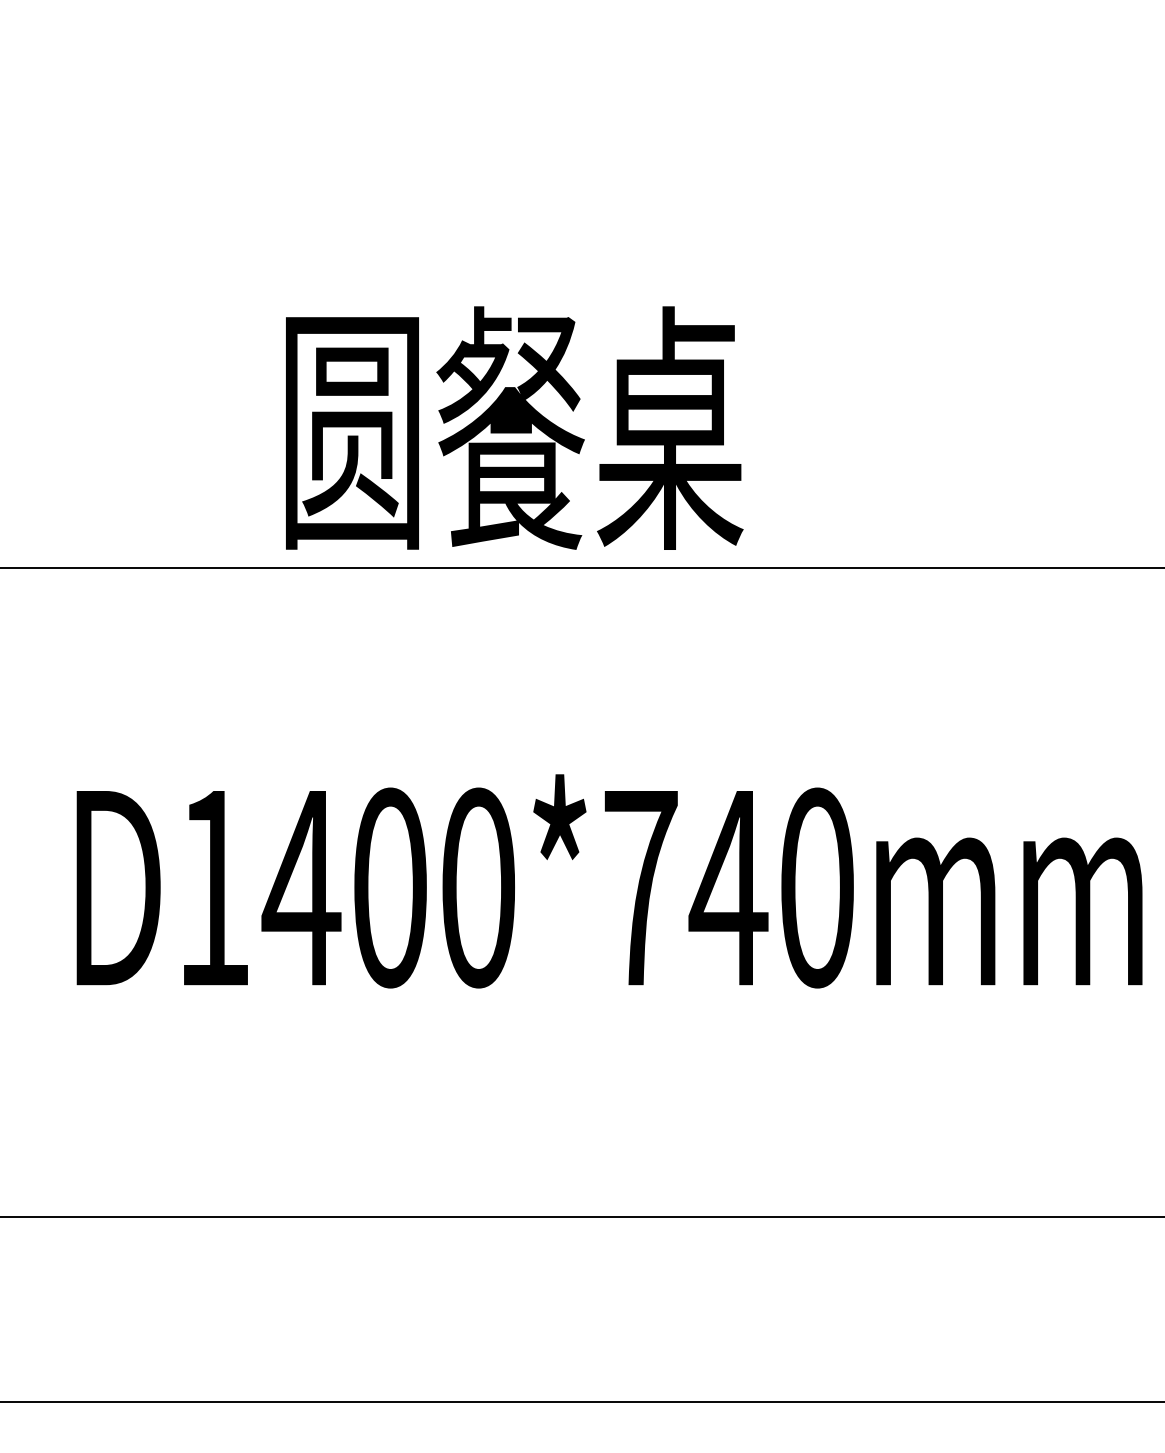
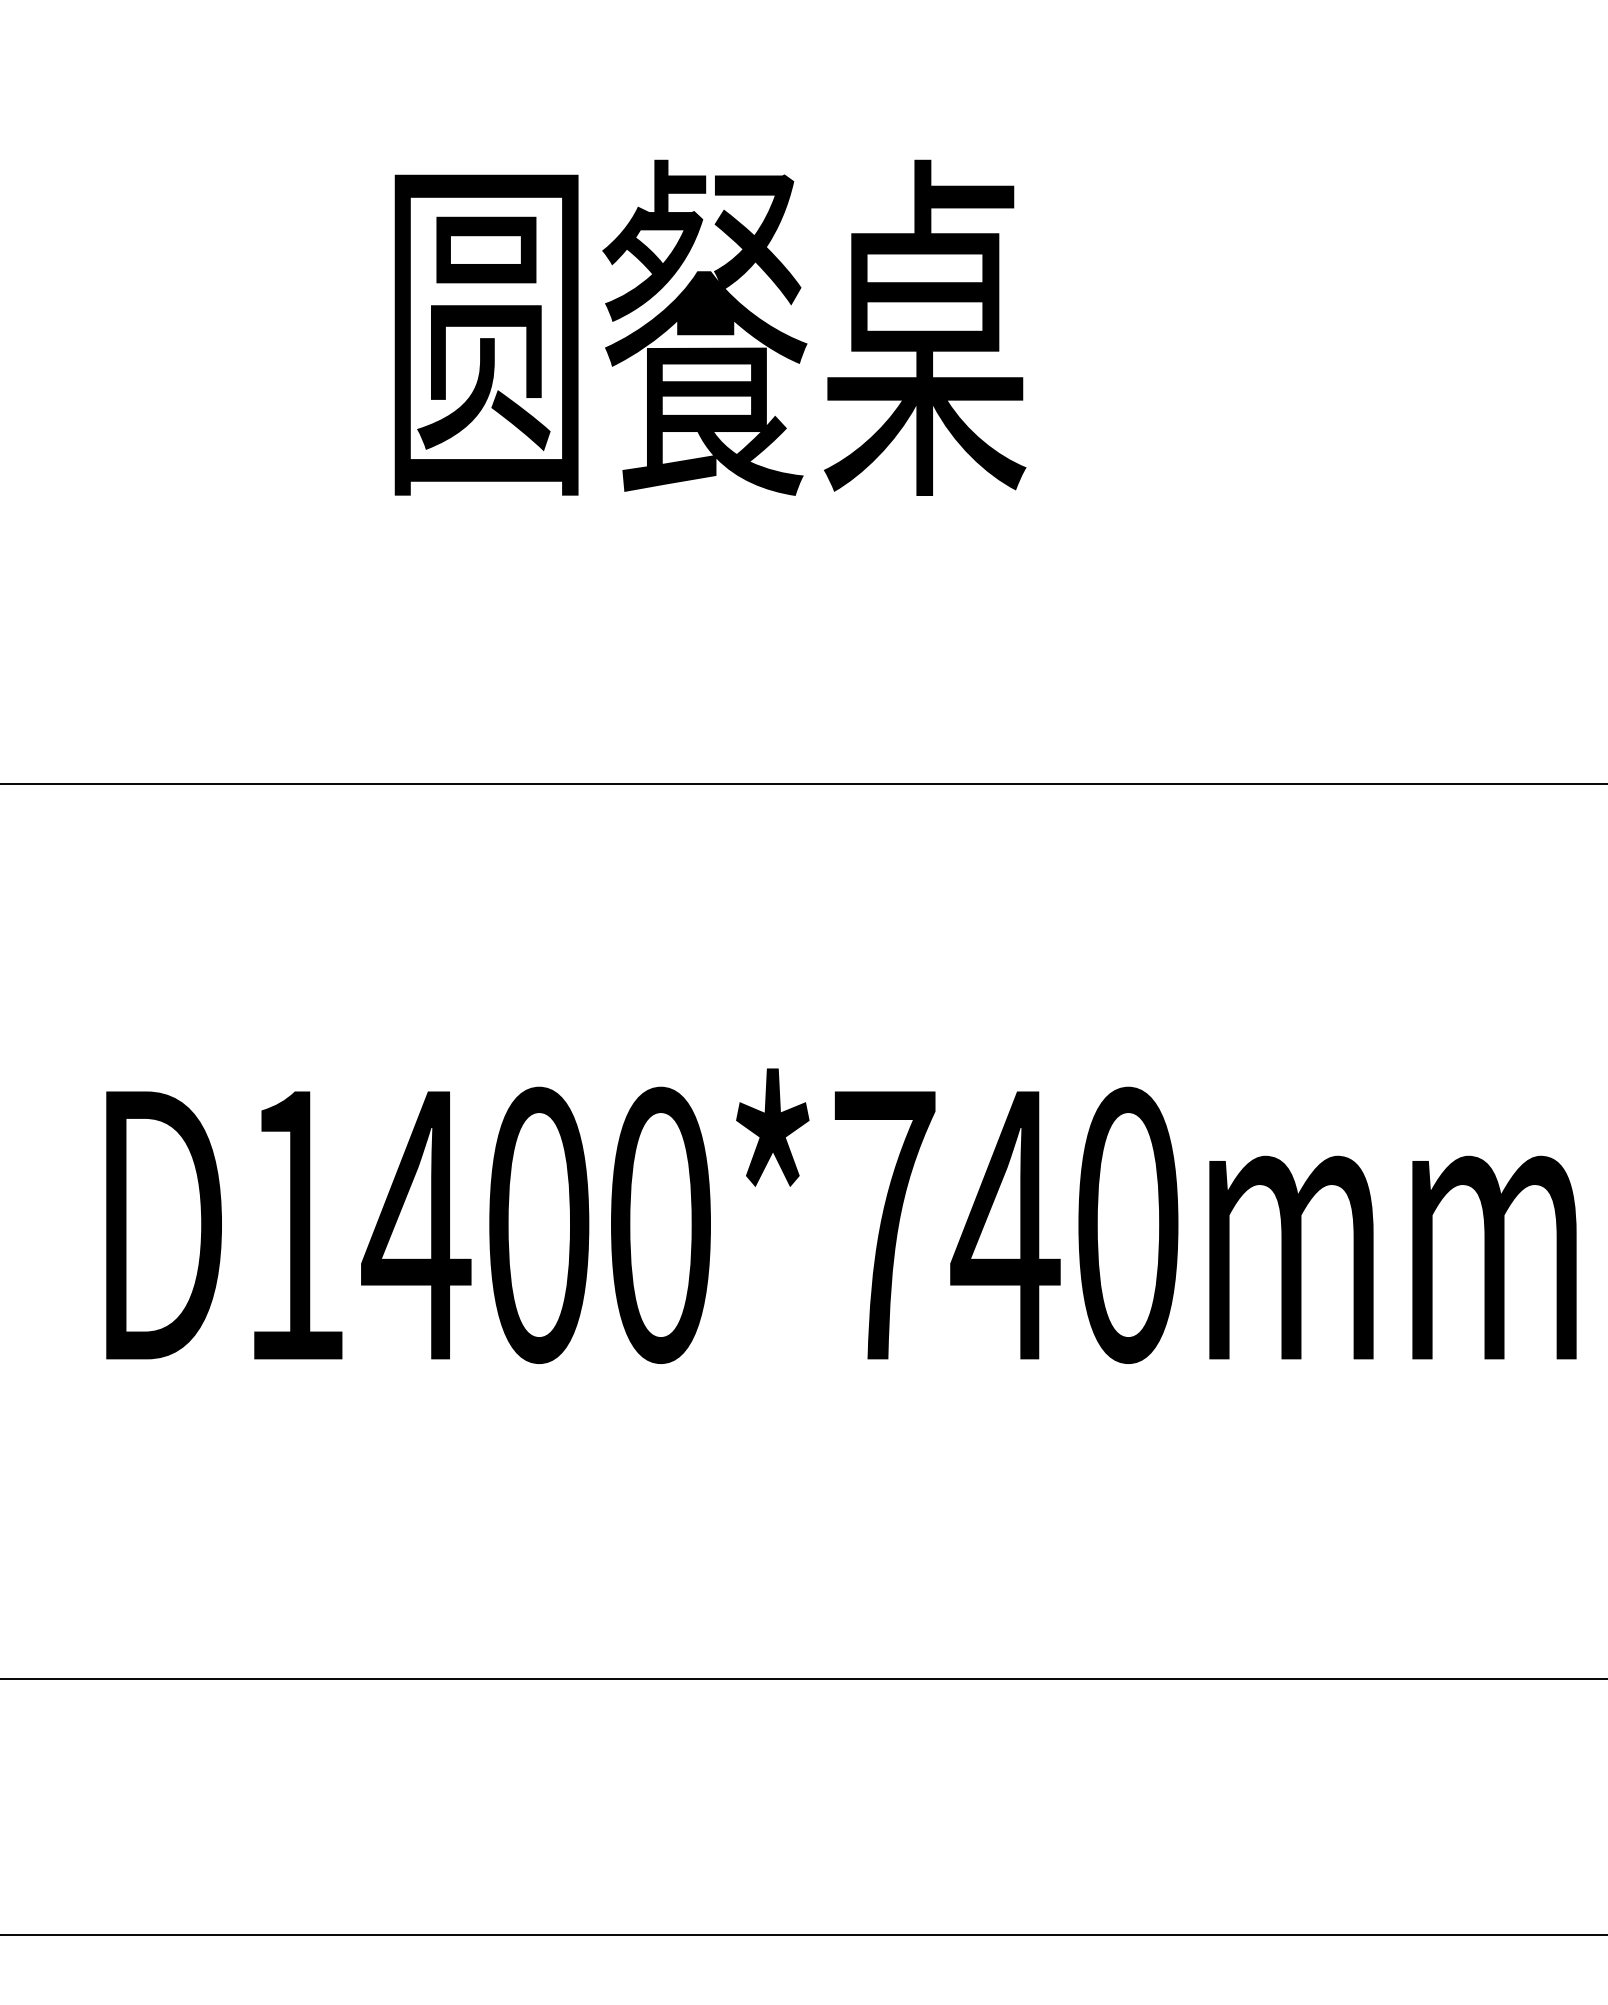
text: (514, 427) -> (710, 327), moved

